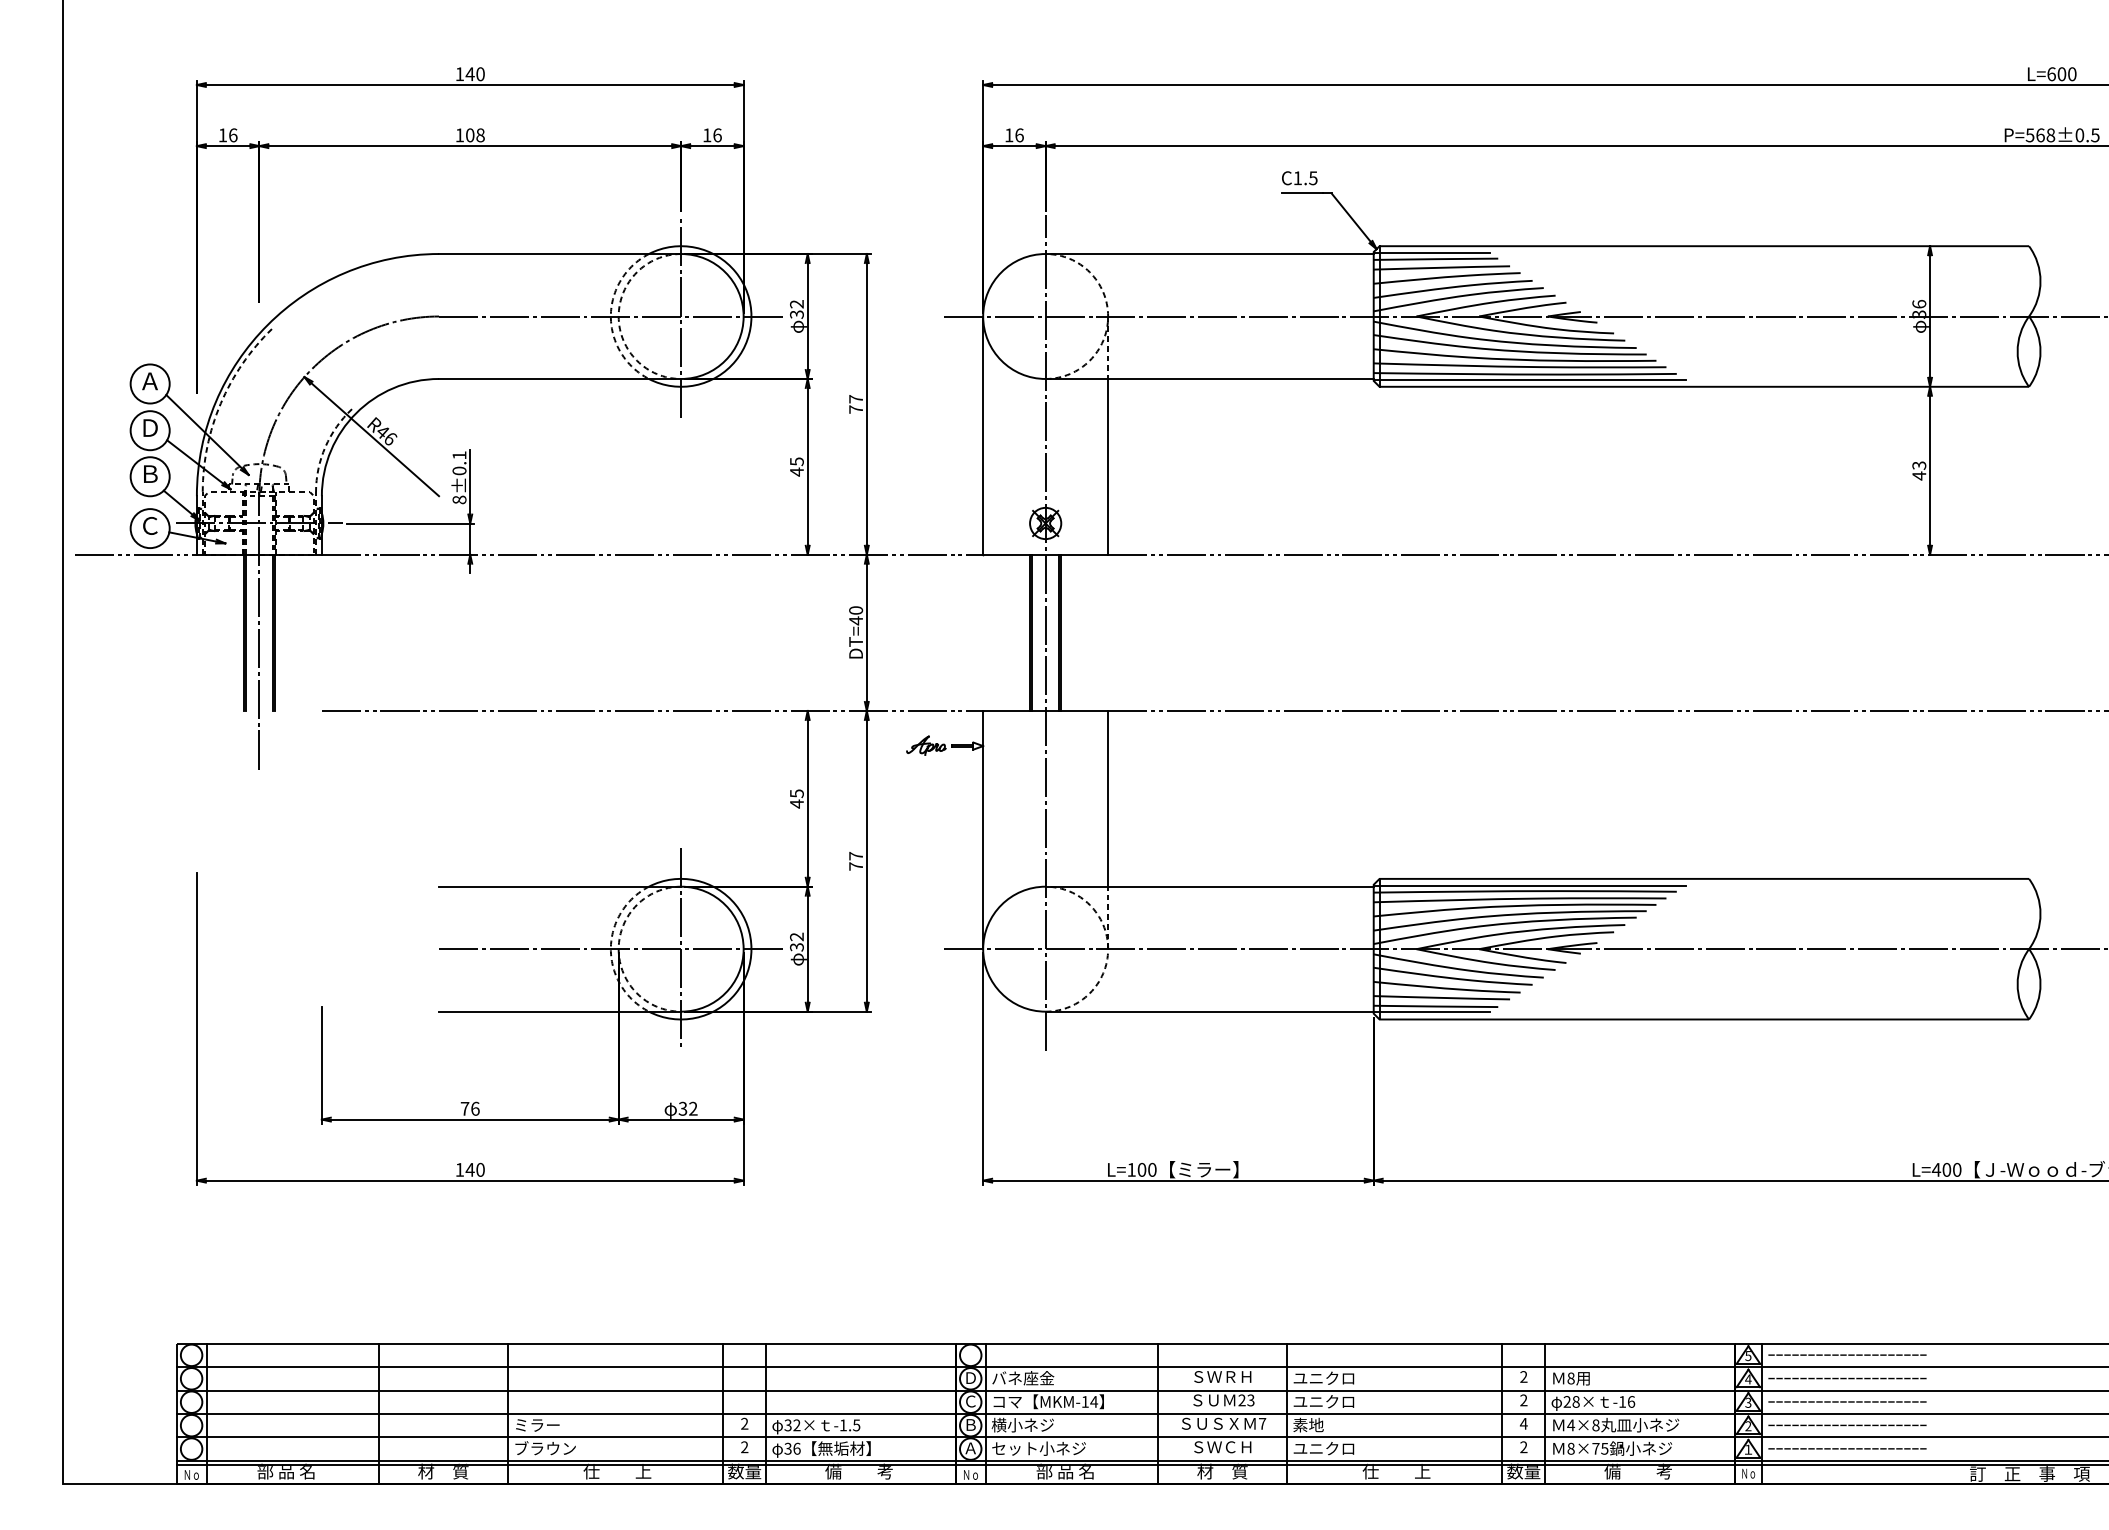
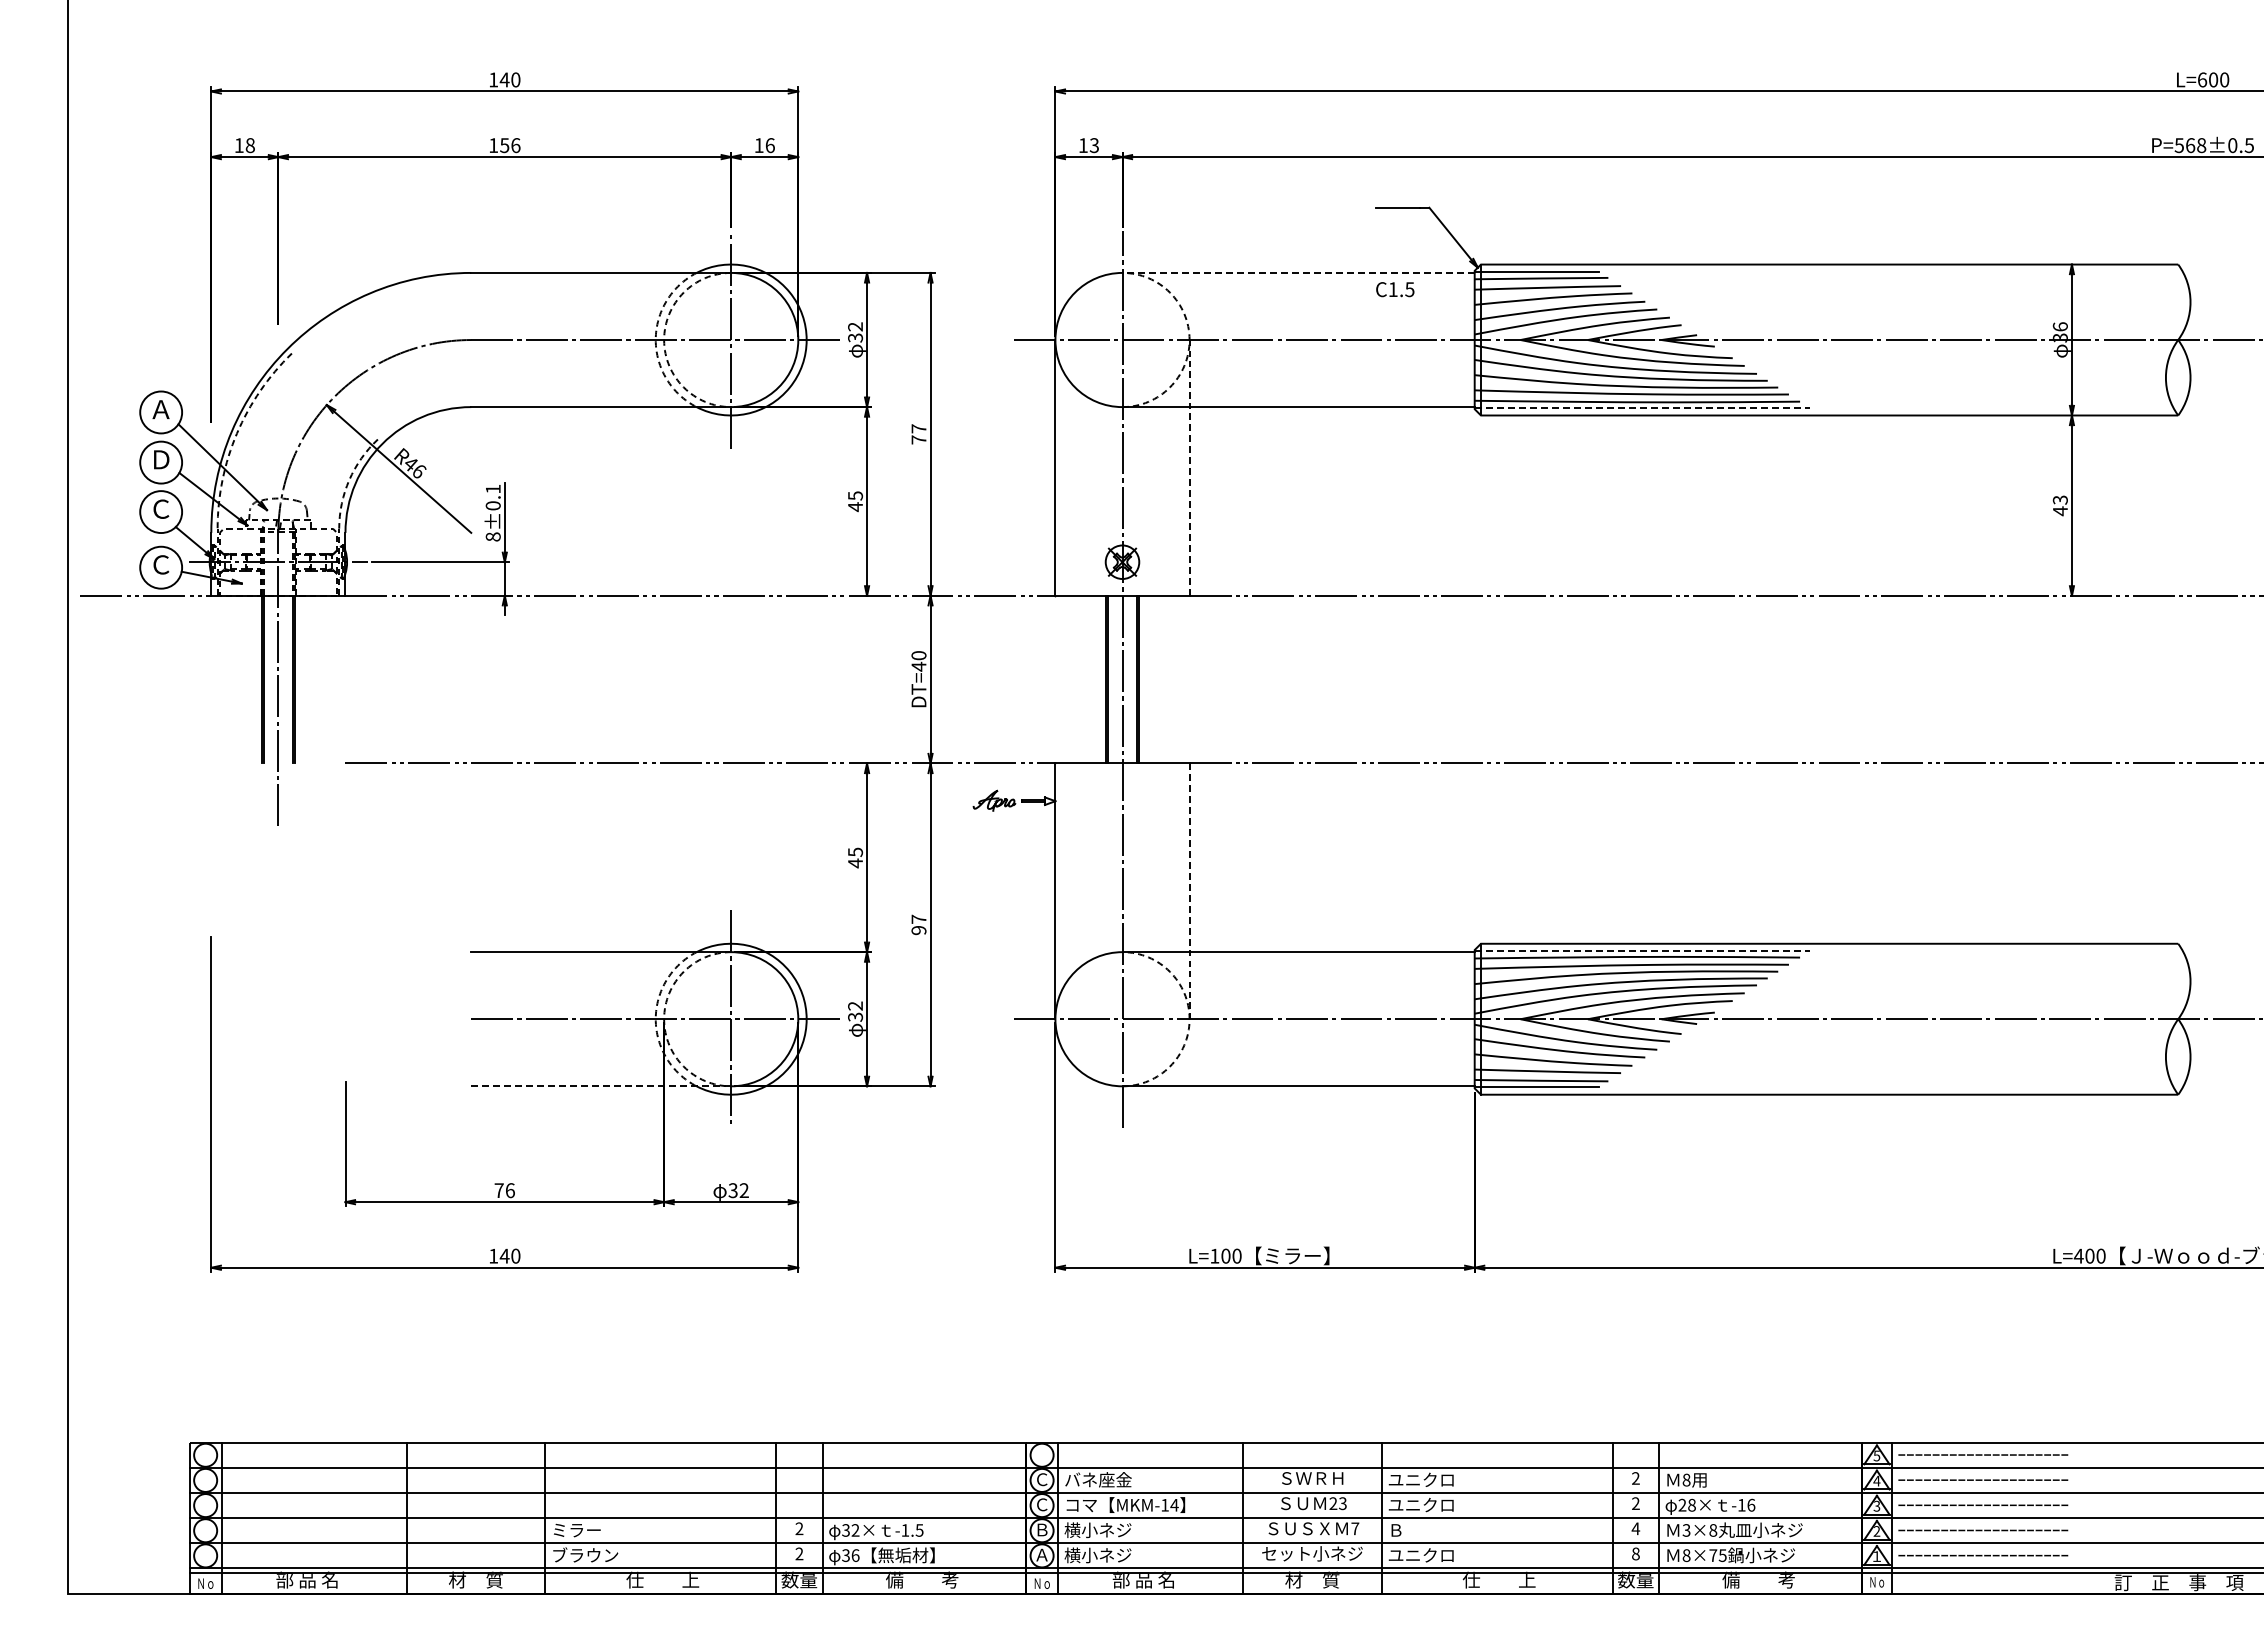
text: (233, 135) -> (250, 145), 16 -> 18
text: (475, 135) -> (510, 145), 108 -> 156
text: (1019, 135) -> (1094, 145), 16 -> 13
text: (1299, 178) -> (1395, 289), moved
line: (1209, 253) -> (1298, 272), solid -> dashed
line: (1530, 379) -> (1642, 407), solid -> dashed
line: (1108, 465) -> (1189, 500), solid -> dashed
text: (150, 473) -> (161, 508), Ｂ -> Ｃ
line: (1108, 799) -> (1189, 858), solid -> dashed
text: (855, 866) -> (918, 930), 77 -> 97
line: (1530, 886) -> (1642, 951), solid -> dashed
line: (560, 1011) -> (601, 1086), solid -> dashed
text: (971, 1377) -> (1042, 1479), Ｄ -> Ｃ
text: (1308, 1424) -> (1404, 1529), 素地 -> Ｂ
text: (1571, 1425) -> (1686, 1530), 4×8 -> 3×8
text: (1222, 1446) -> (1312, 1553), ＳＷＣＨ -> セット小ネジ
text: (1523, 1446) -> (1635, 1553), 2 -> 8
text: (1038, 1448) -> (1114, 1555), セット小ネジ -> 横小ネジ

